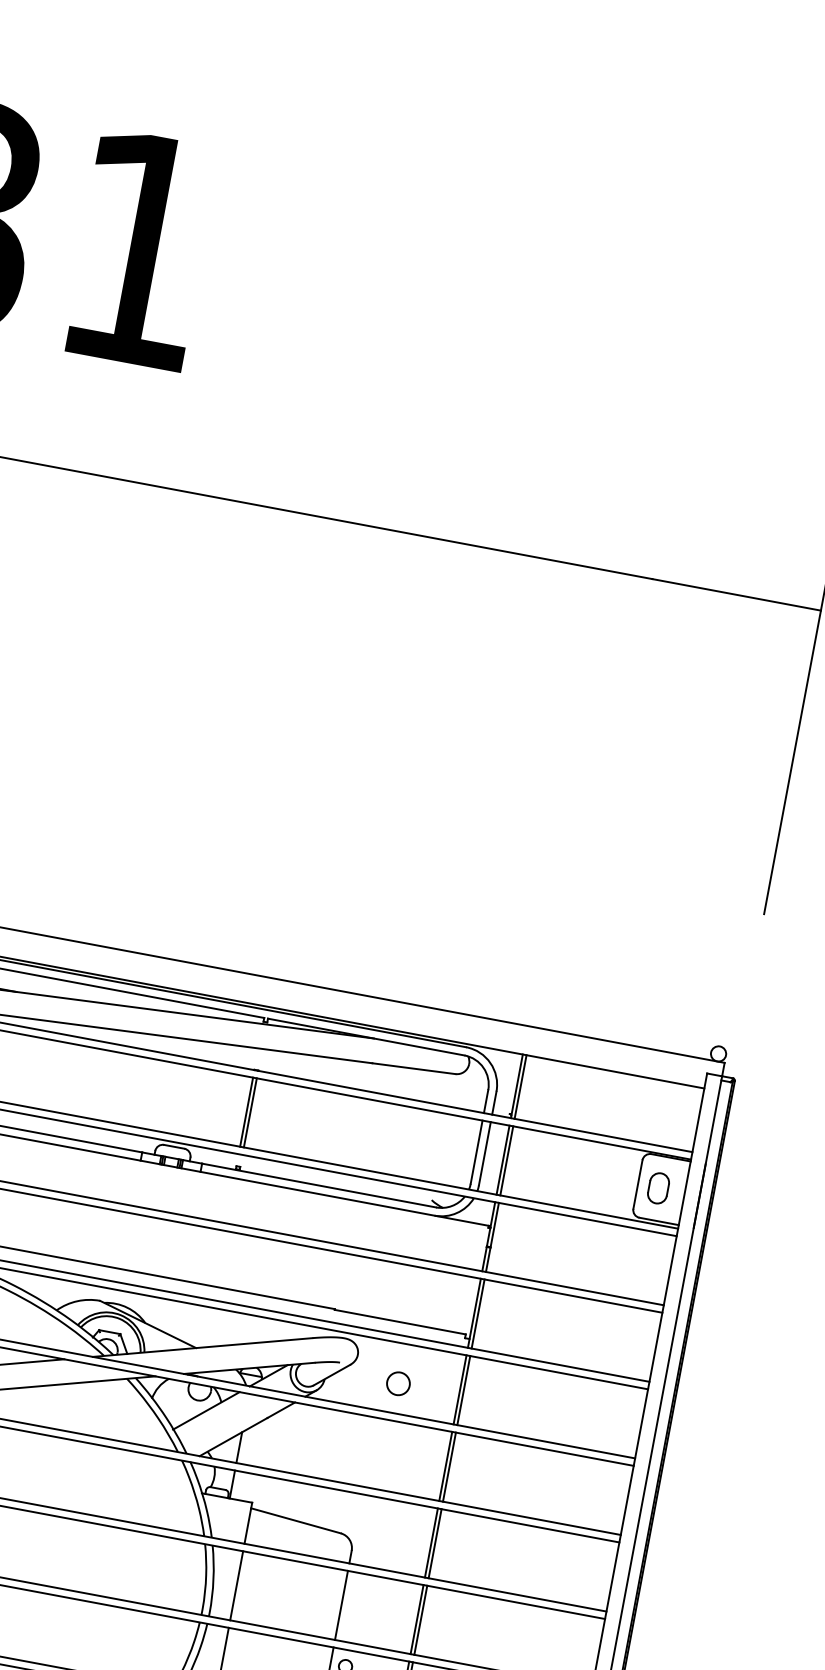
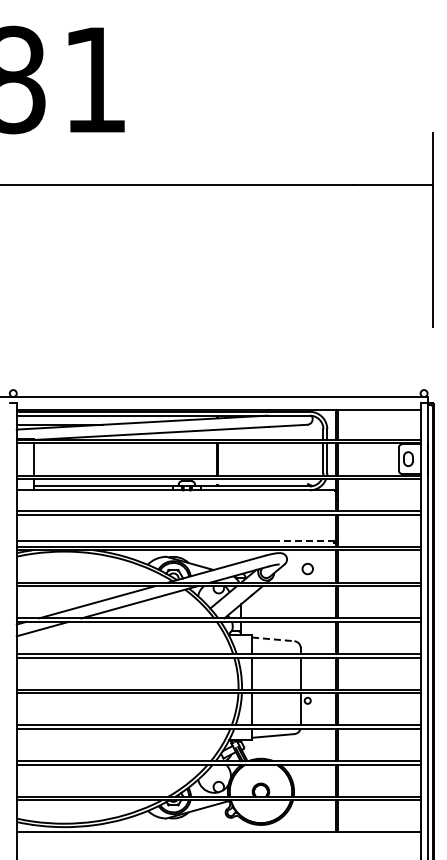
line: (400, 1322) -> (303, 541), solid -> dashed
line: (296, 1521) -> (273, 639), solid -> dashed

